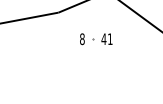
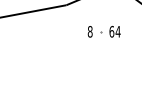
text: (106, 39) -> (114, 32), 41 -> 64

